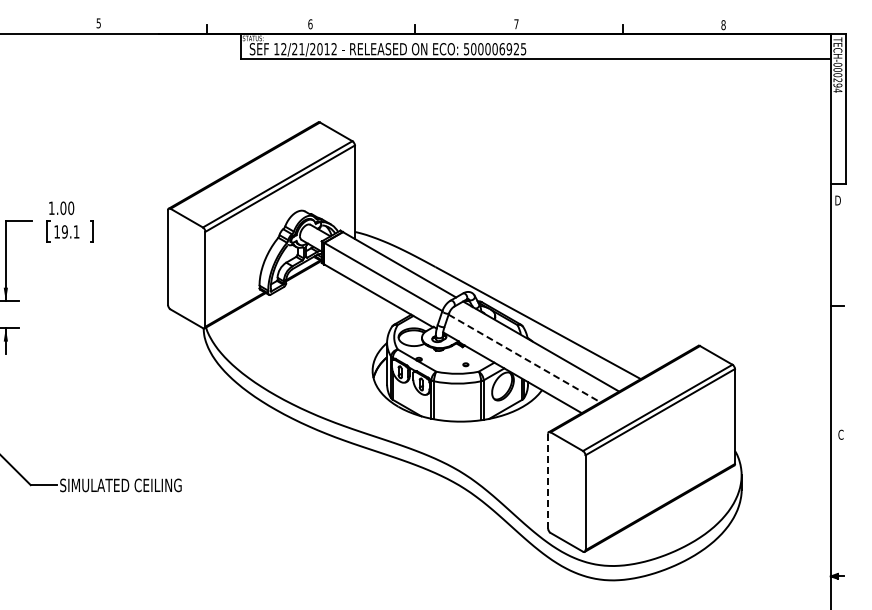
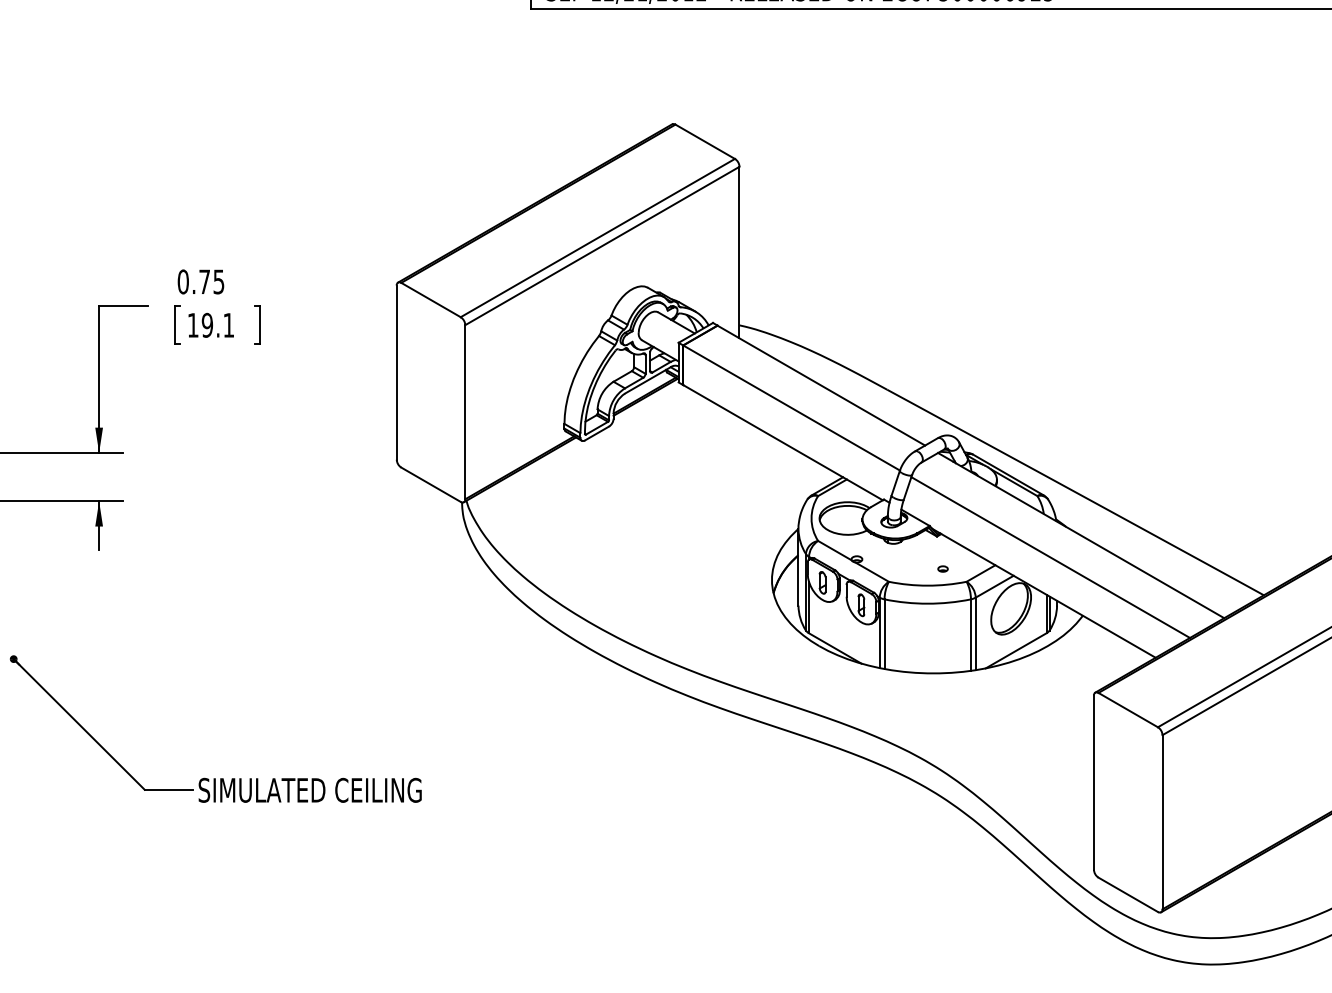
text: (61, 208) -> (201, 282), 1.00 -> 0.75
line: (524, 358) -> (1050, 557), dashed -> solid
line: (548, 481) -> (1094, 783), dashed -> solid

